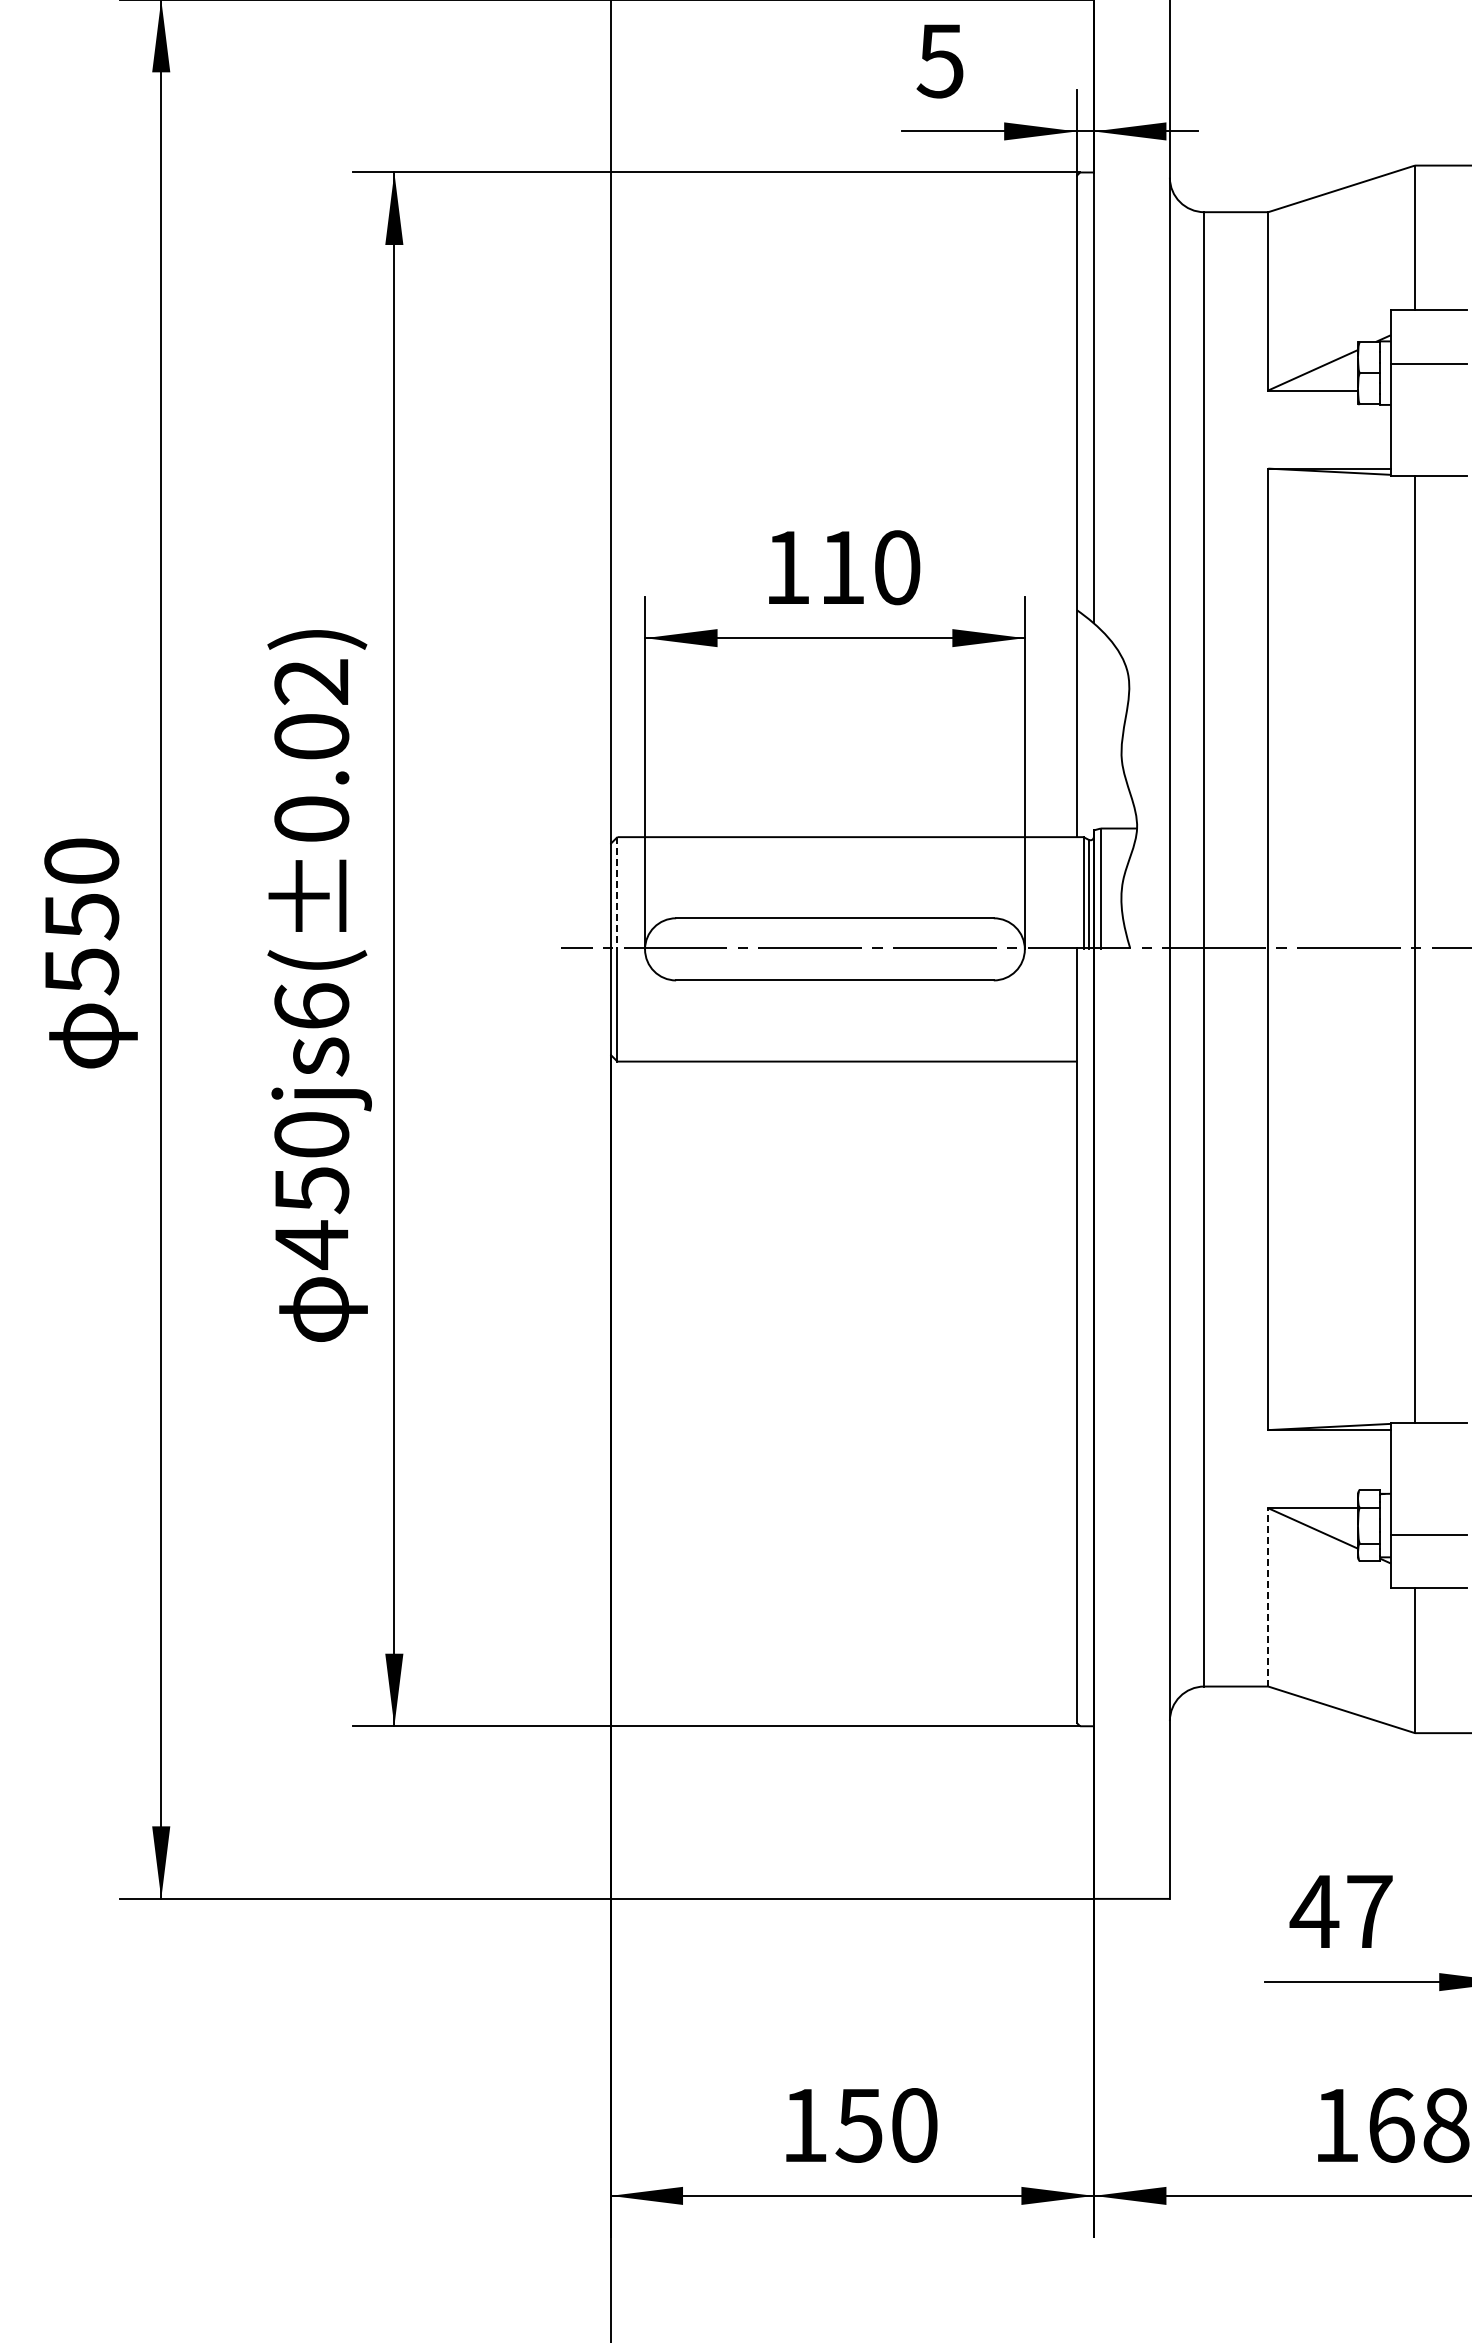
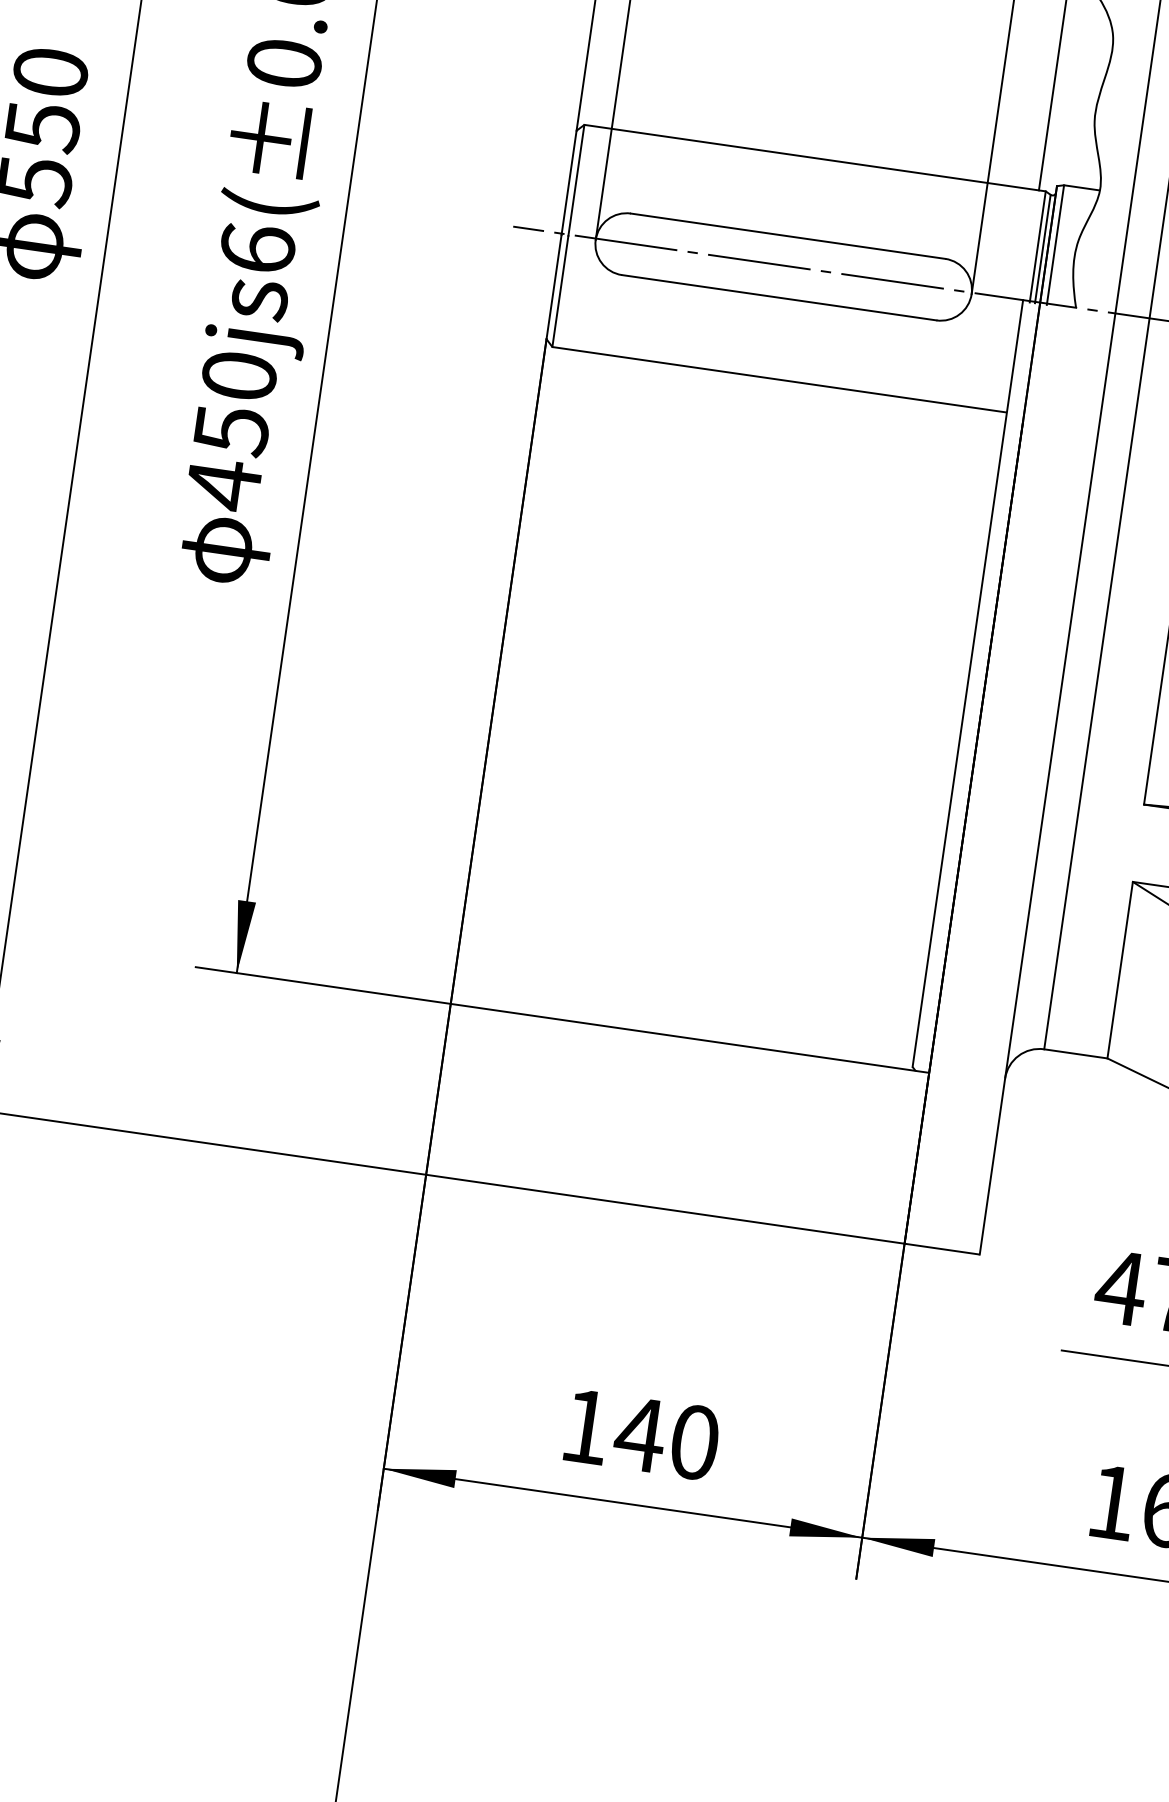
line: (617, 893) -> (576, 180), dashed -> solid
line: (1268, 1596) -> (1120, 969), dashed -> solid
text: (859, 2125) -> (640, 1434), 150 -> 140

